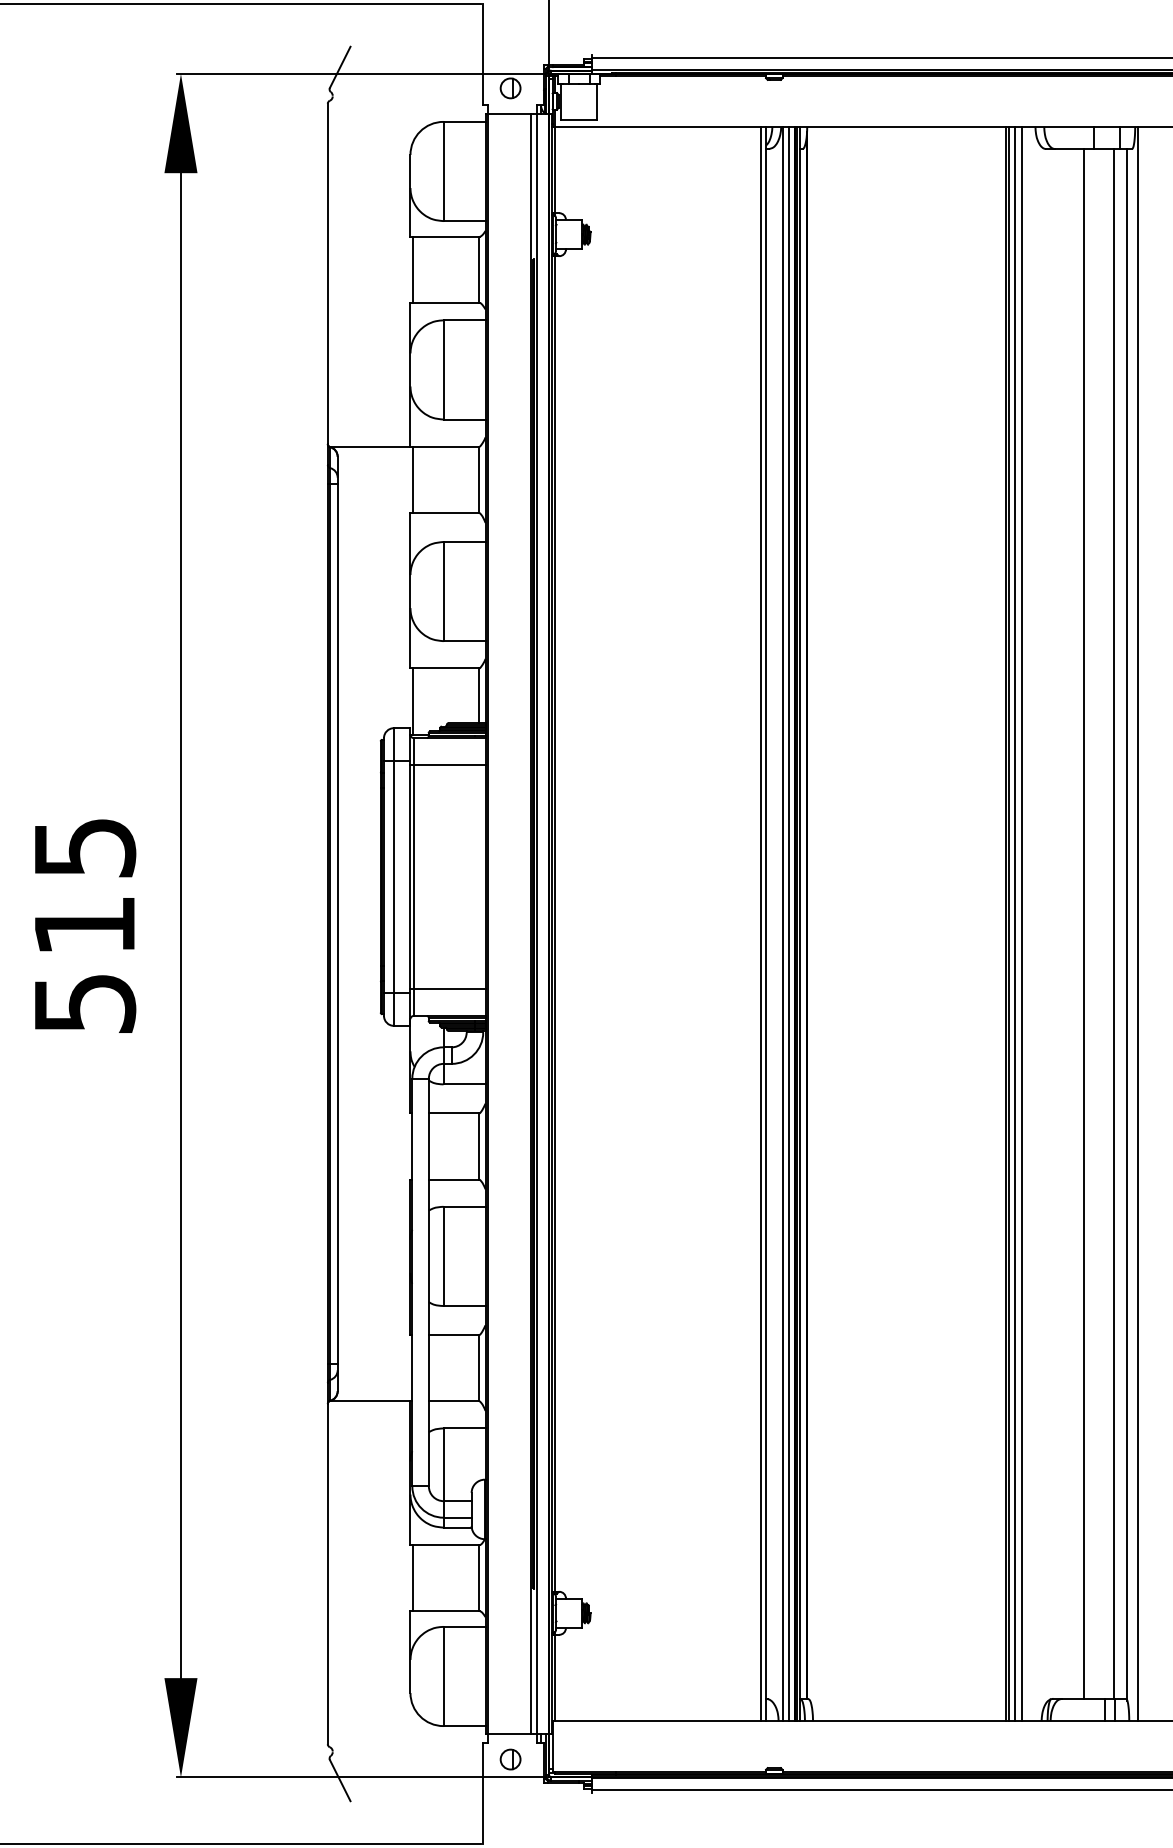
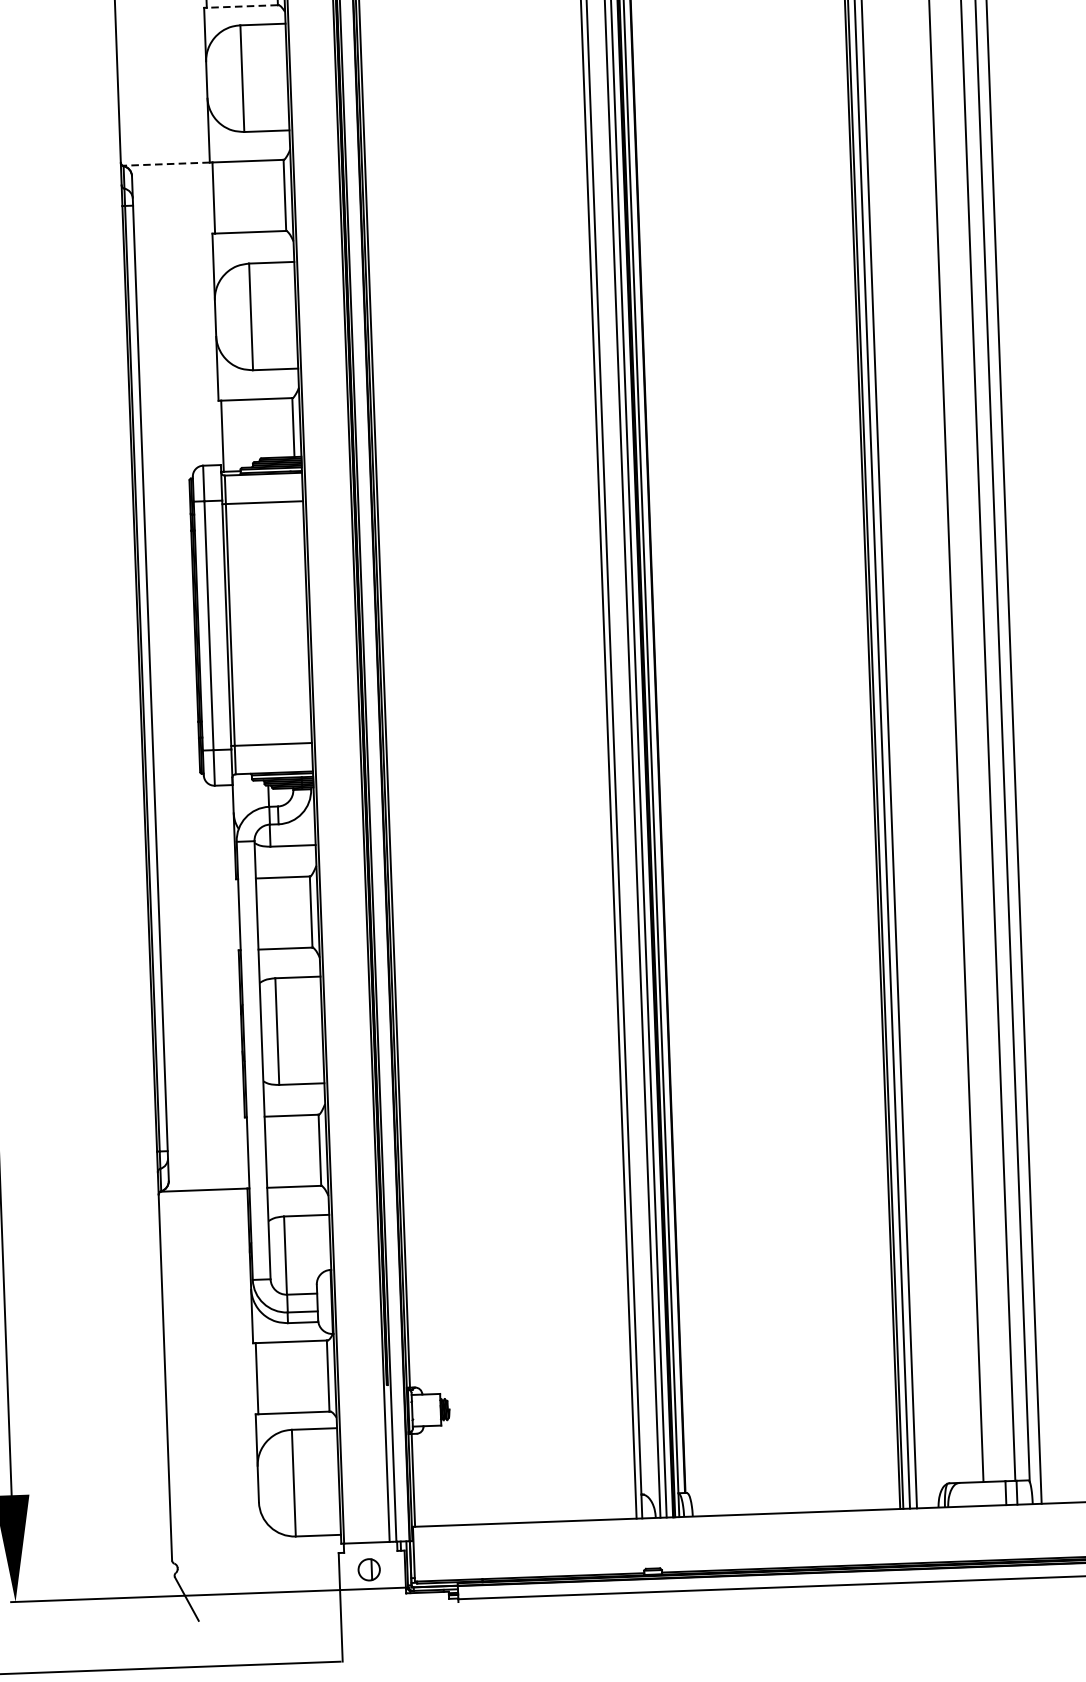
line: (445, 302) -> (241, 6), solid -> dashed
line: (369, 446) -> (165, 163), solid -> dashed

